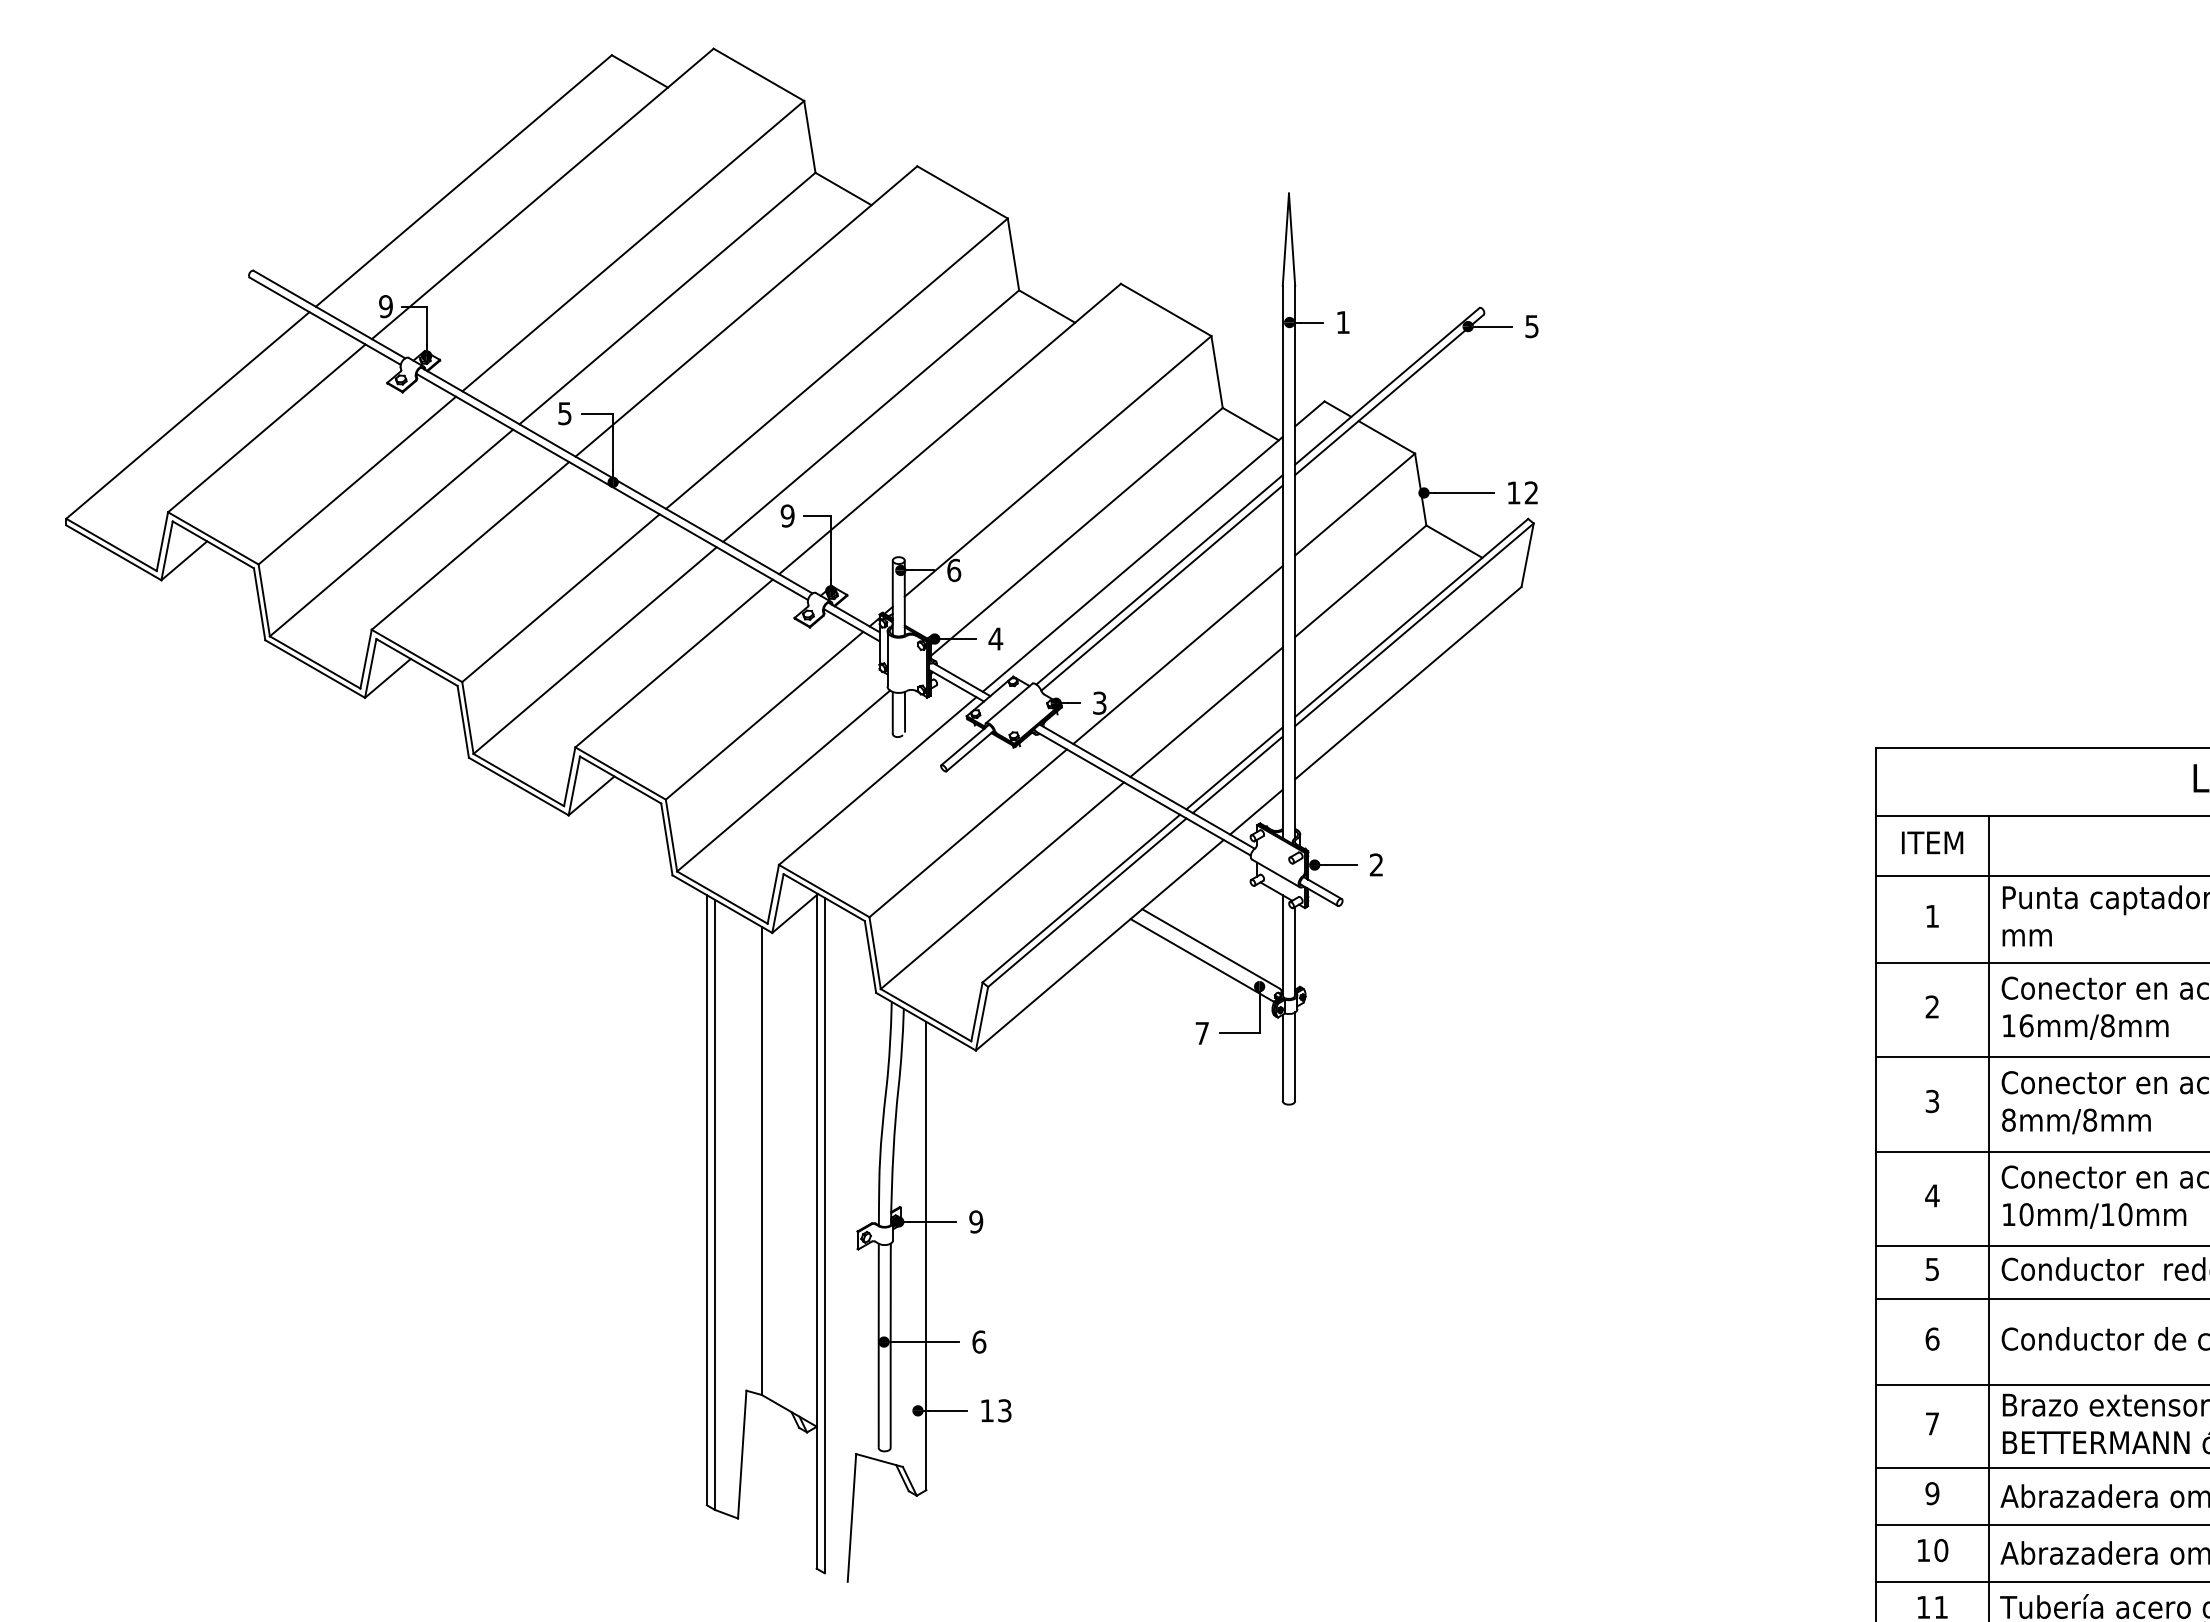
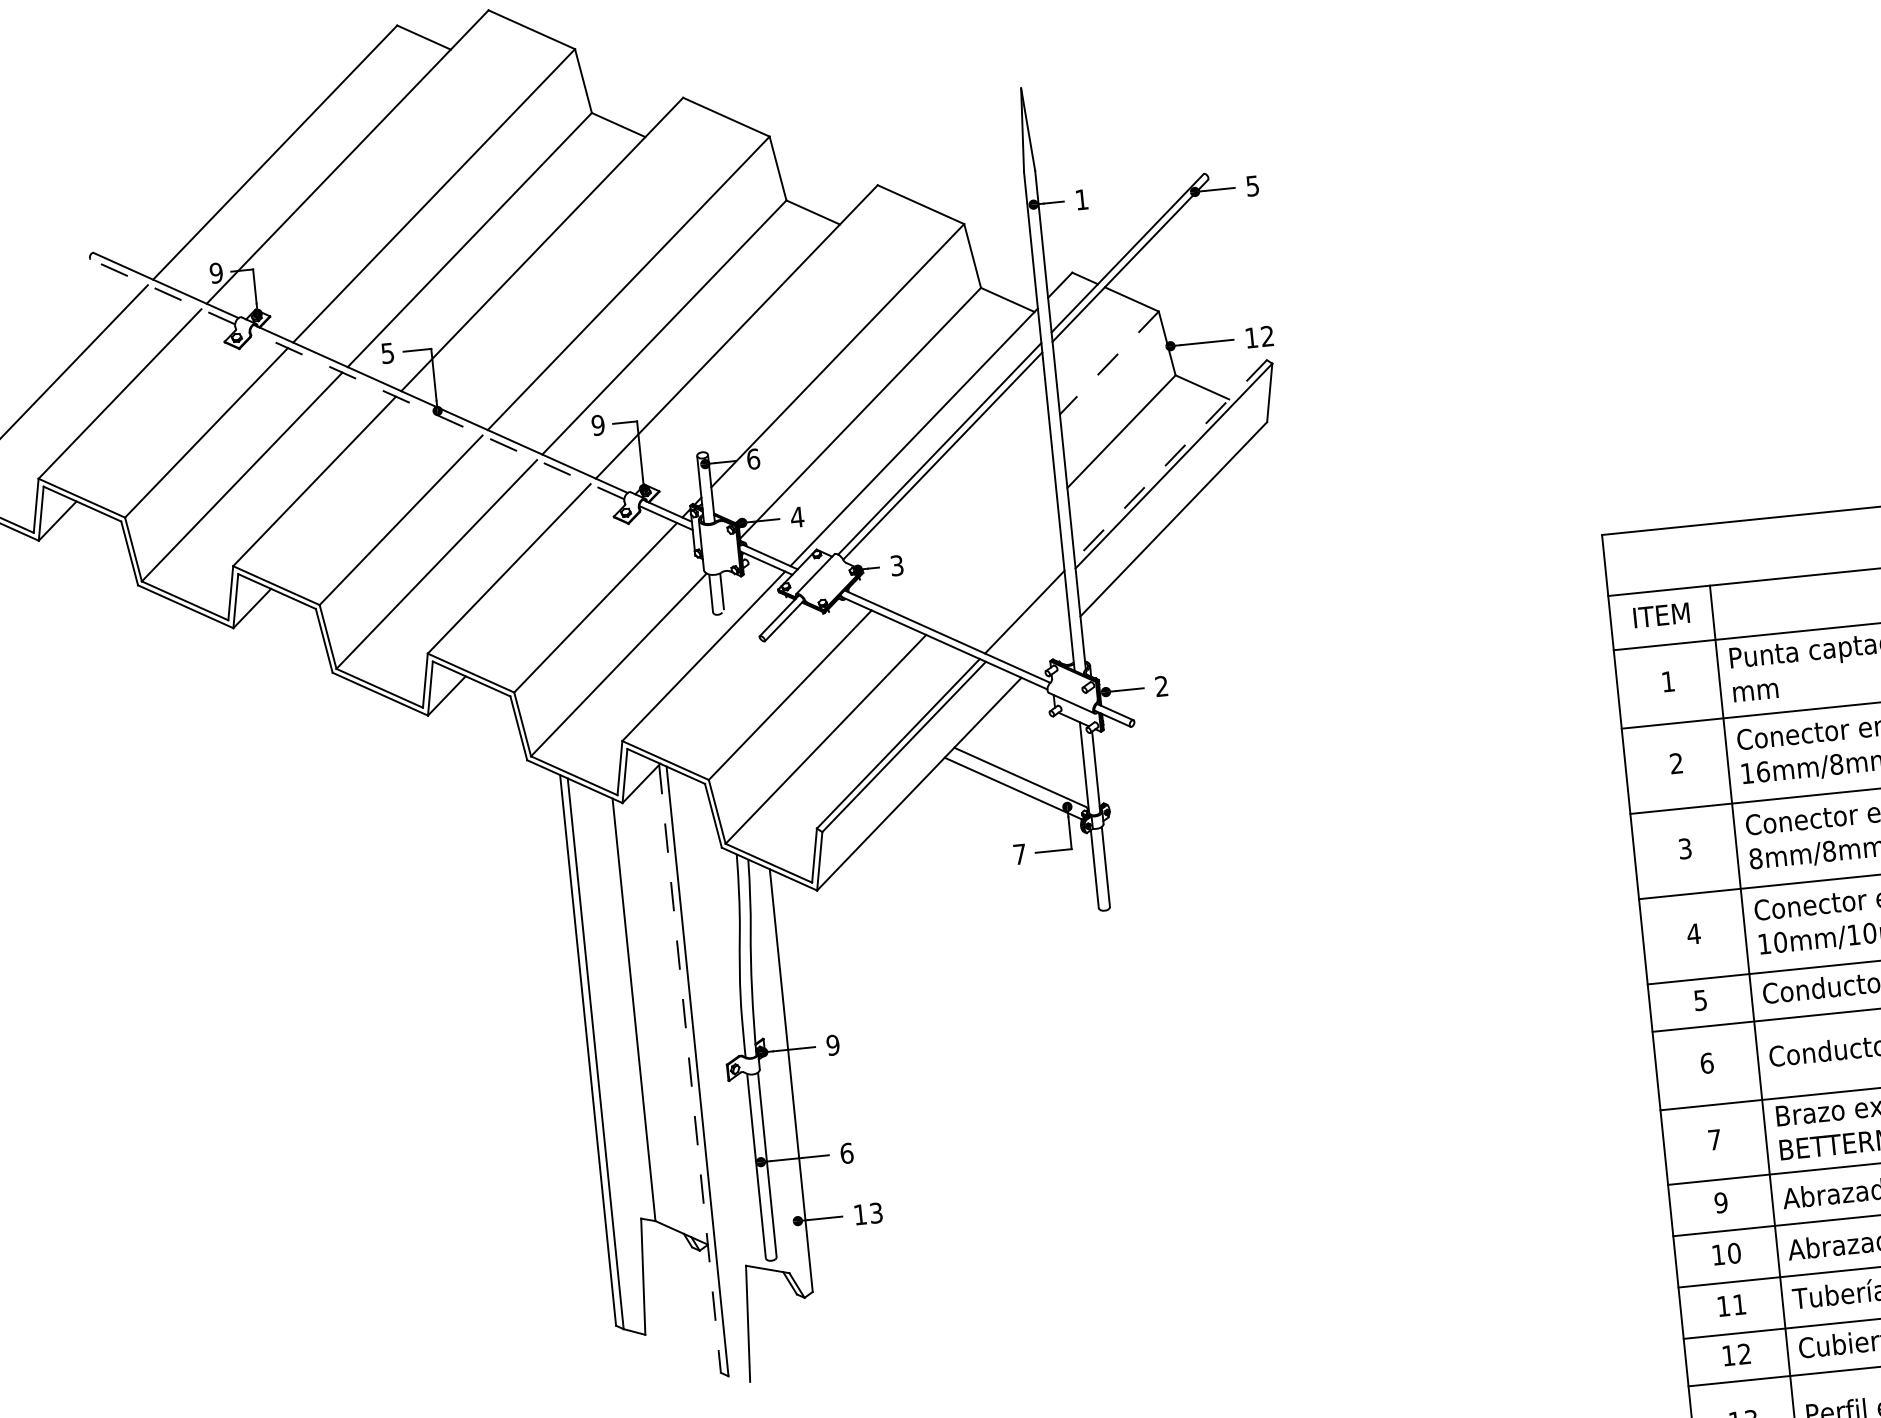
line: (324, 320) -> (162, 291), solid -> dashed
line: (611, 486) -> (436, 414), solid -> dashed
line: (1355, 504) -> (1109, 362), solid -> dashed
line: (1411, 617) -> (1170, 459), solid -> dashed
line: (1177, 655) -> (962, 515), removed
line: (1206, 711) -> (994, 563), removed
line: (1237, 774) -> (1027, 617), removed
line: (1256, 811) -> (1048, 649), removed
line: (816, 1231) -> (689, 1068), solid -> dashed

